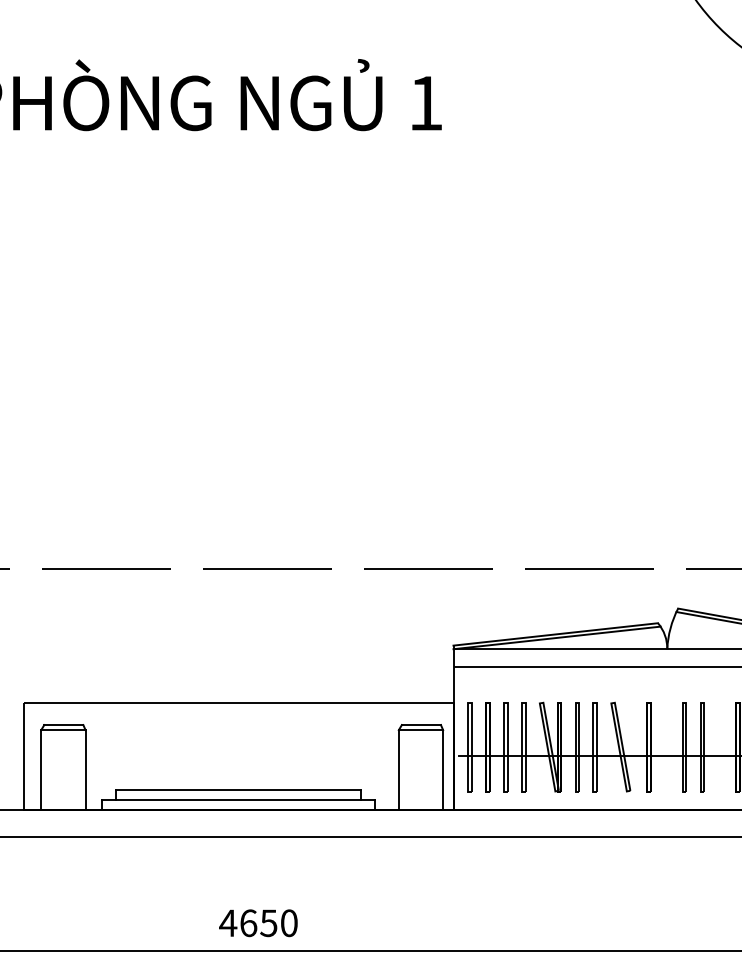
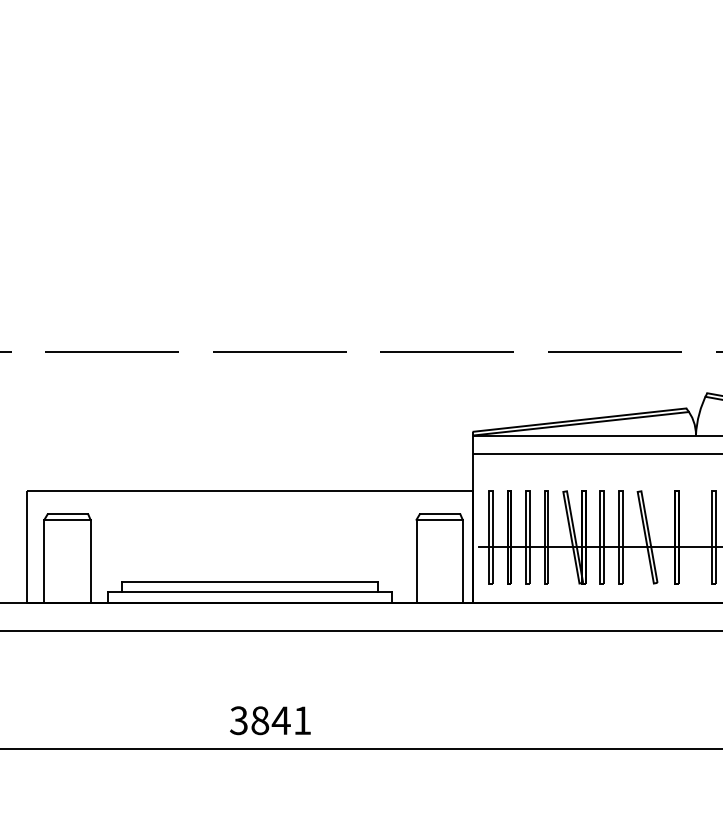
text: (258, 923) -> (270, 720), 4650 -> 3841

